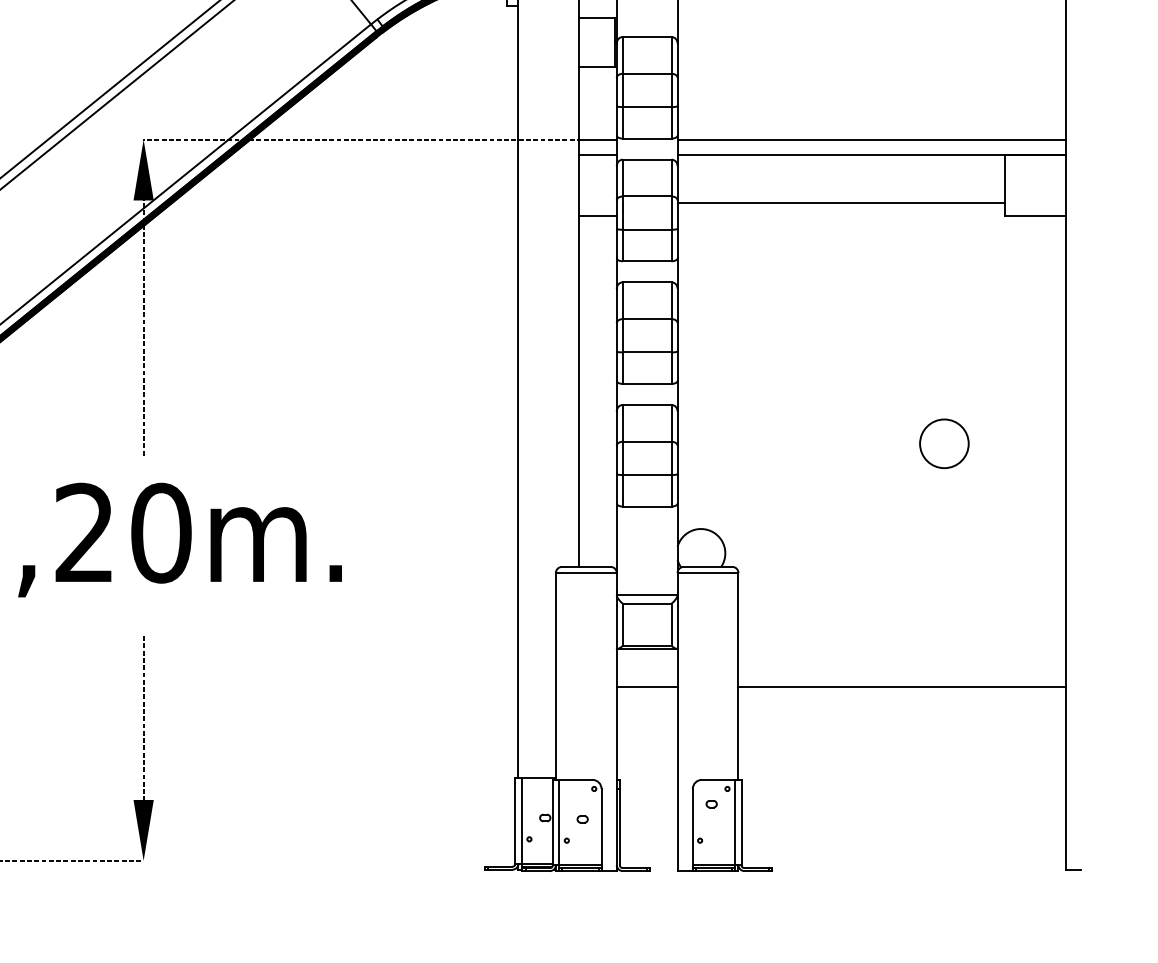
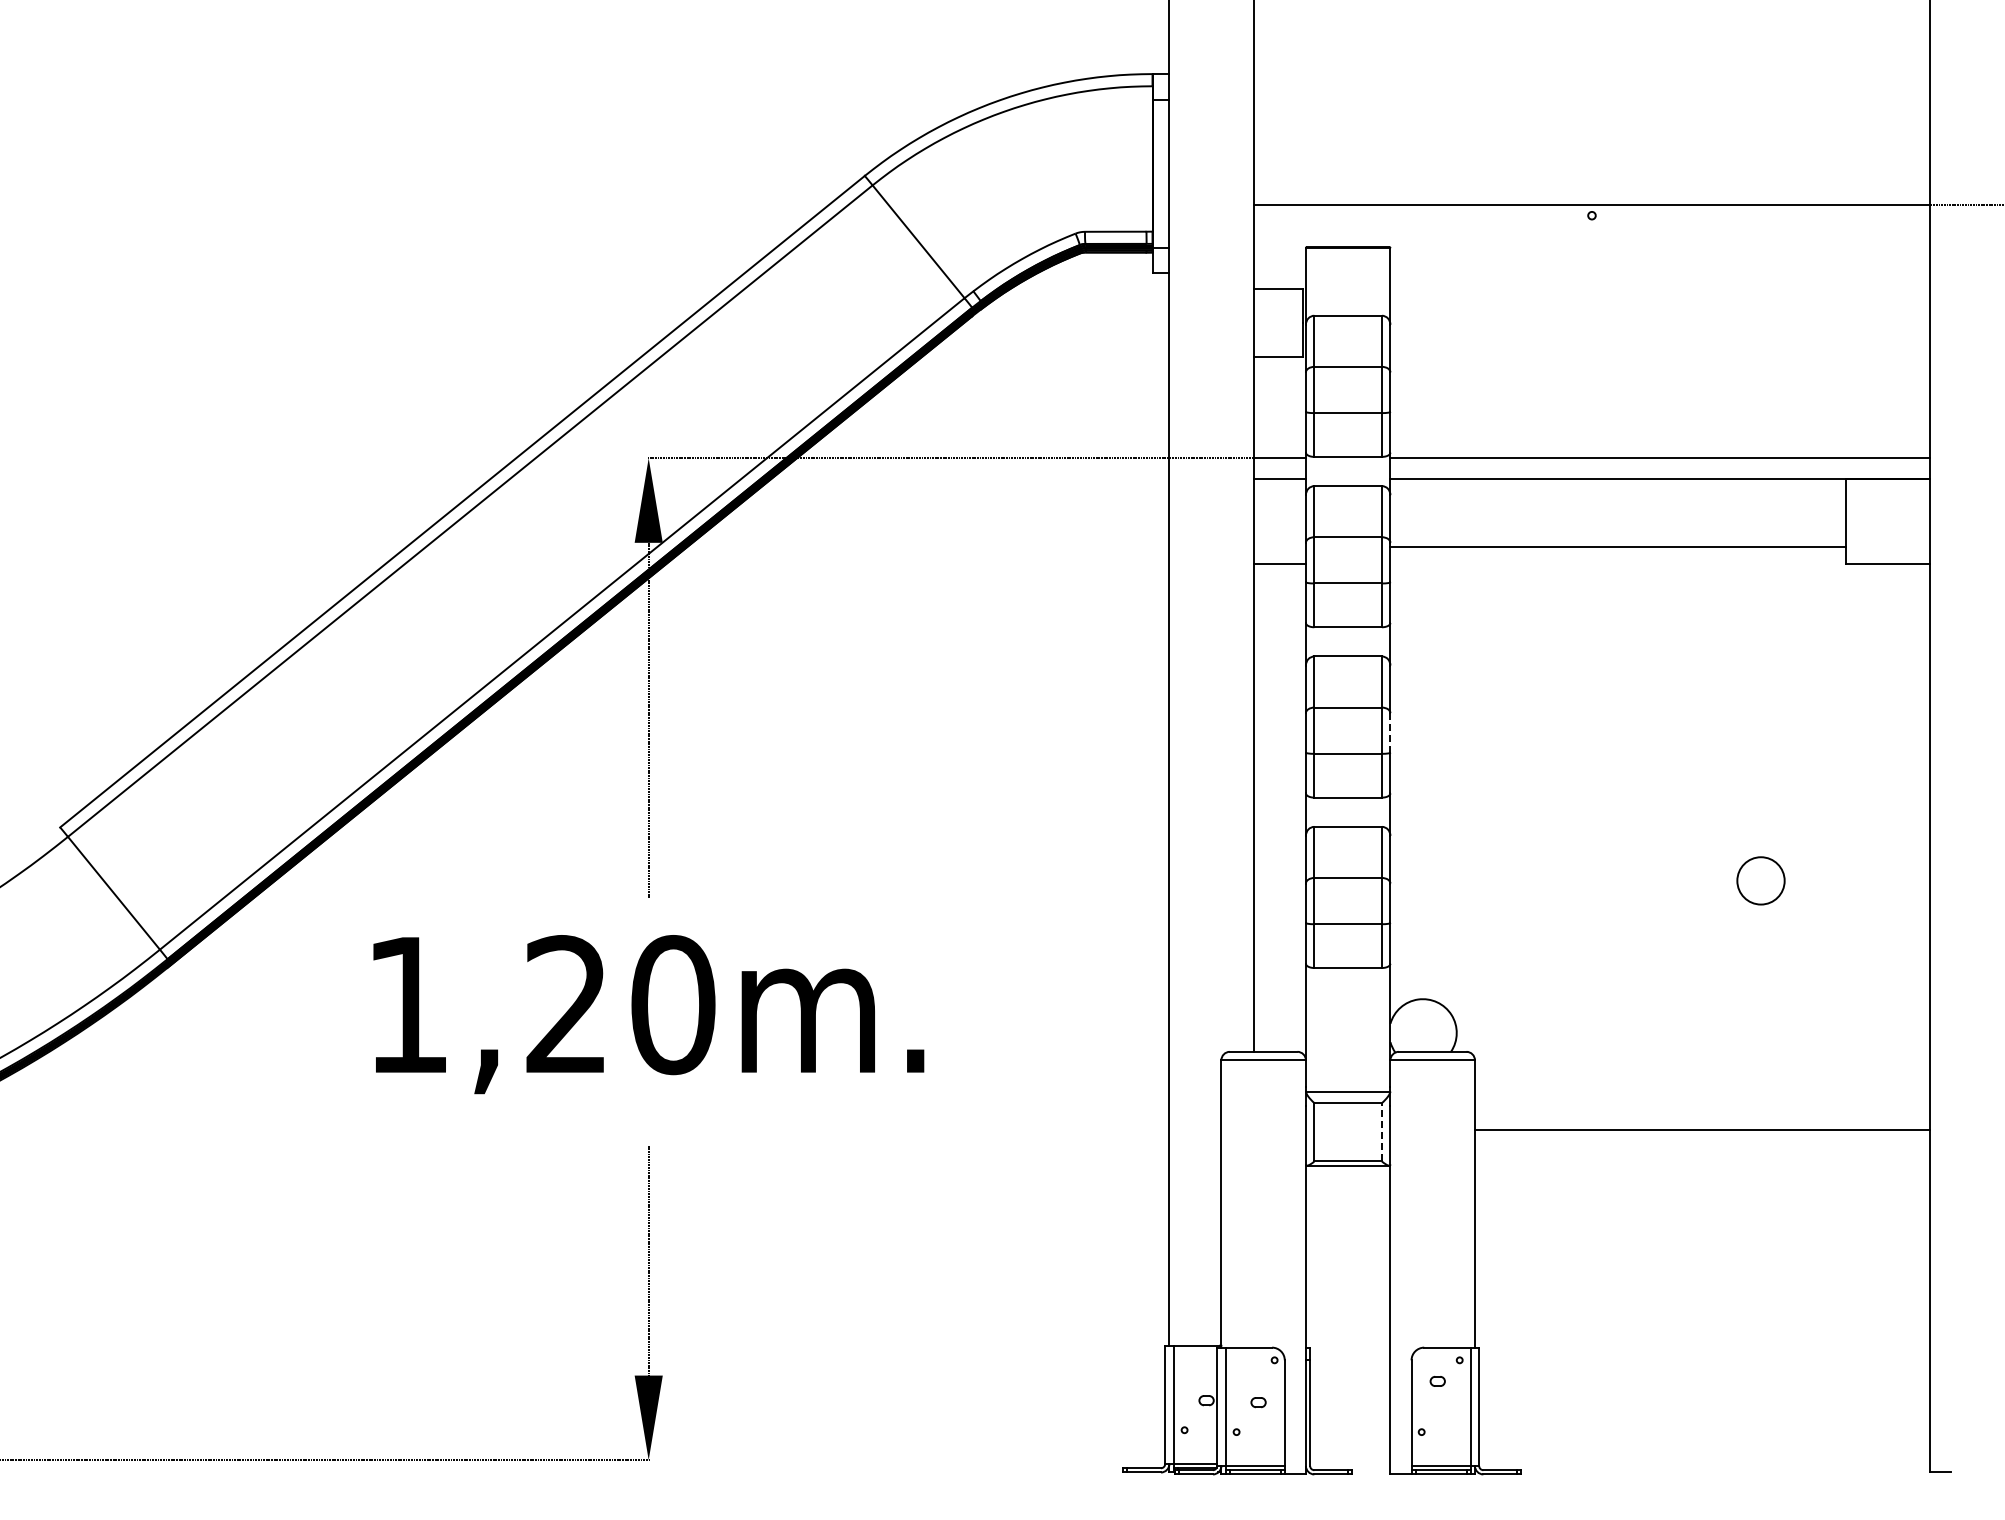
line: (677, 337) -> (1390, 732), solid -> dashed
circle: (944, 443) -> (1760, 880), size x0.7
line: (671, 624) -> (1381, 1131), solid -> dashed
line: (646, 686) -> (1347, 1218), removed
line: (902, 686) -> (1702, 1129), moved

